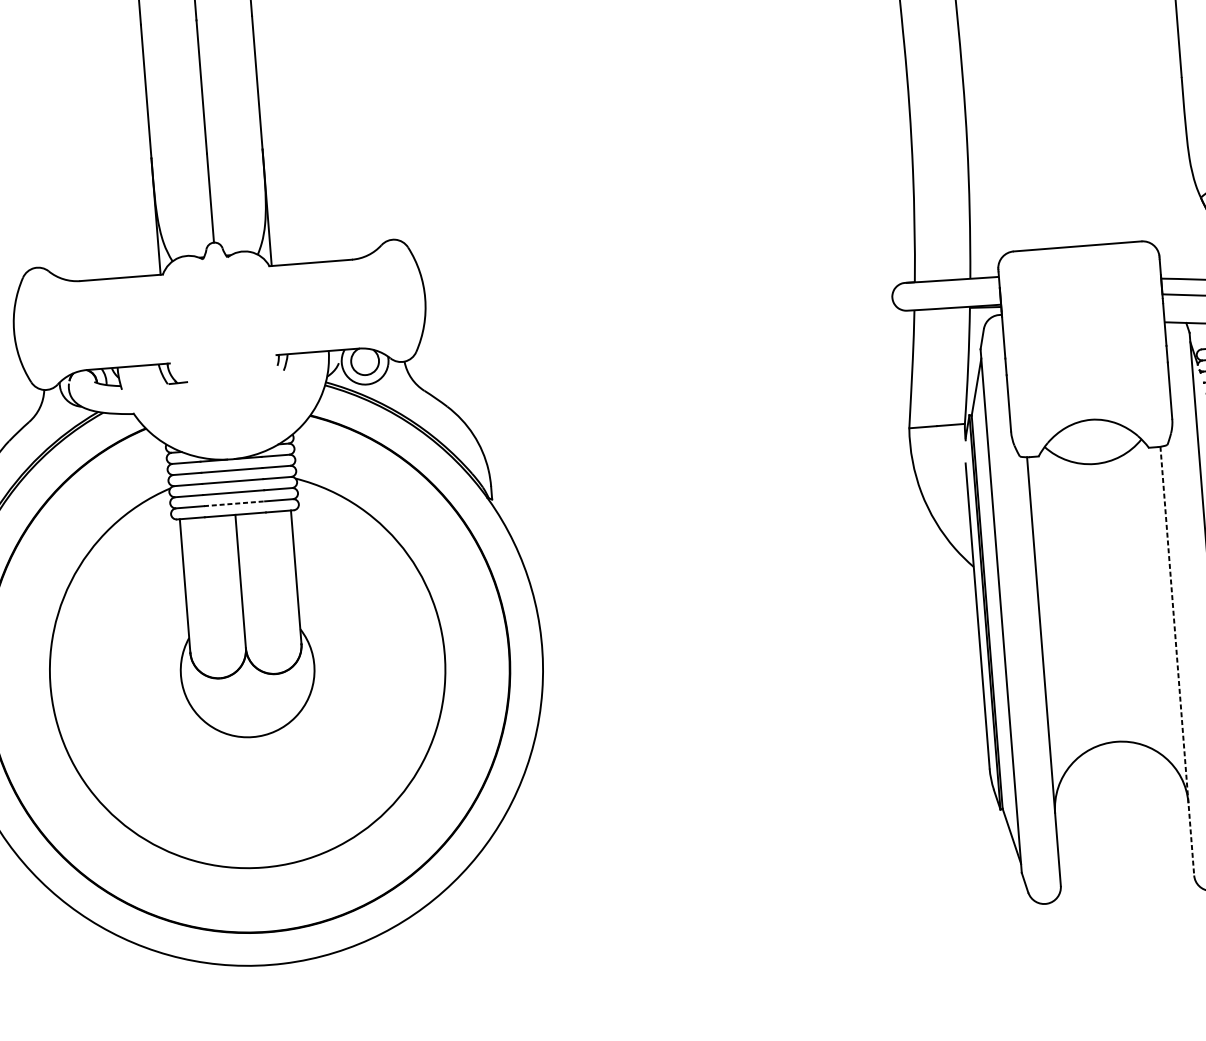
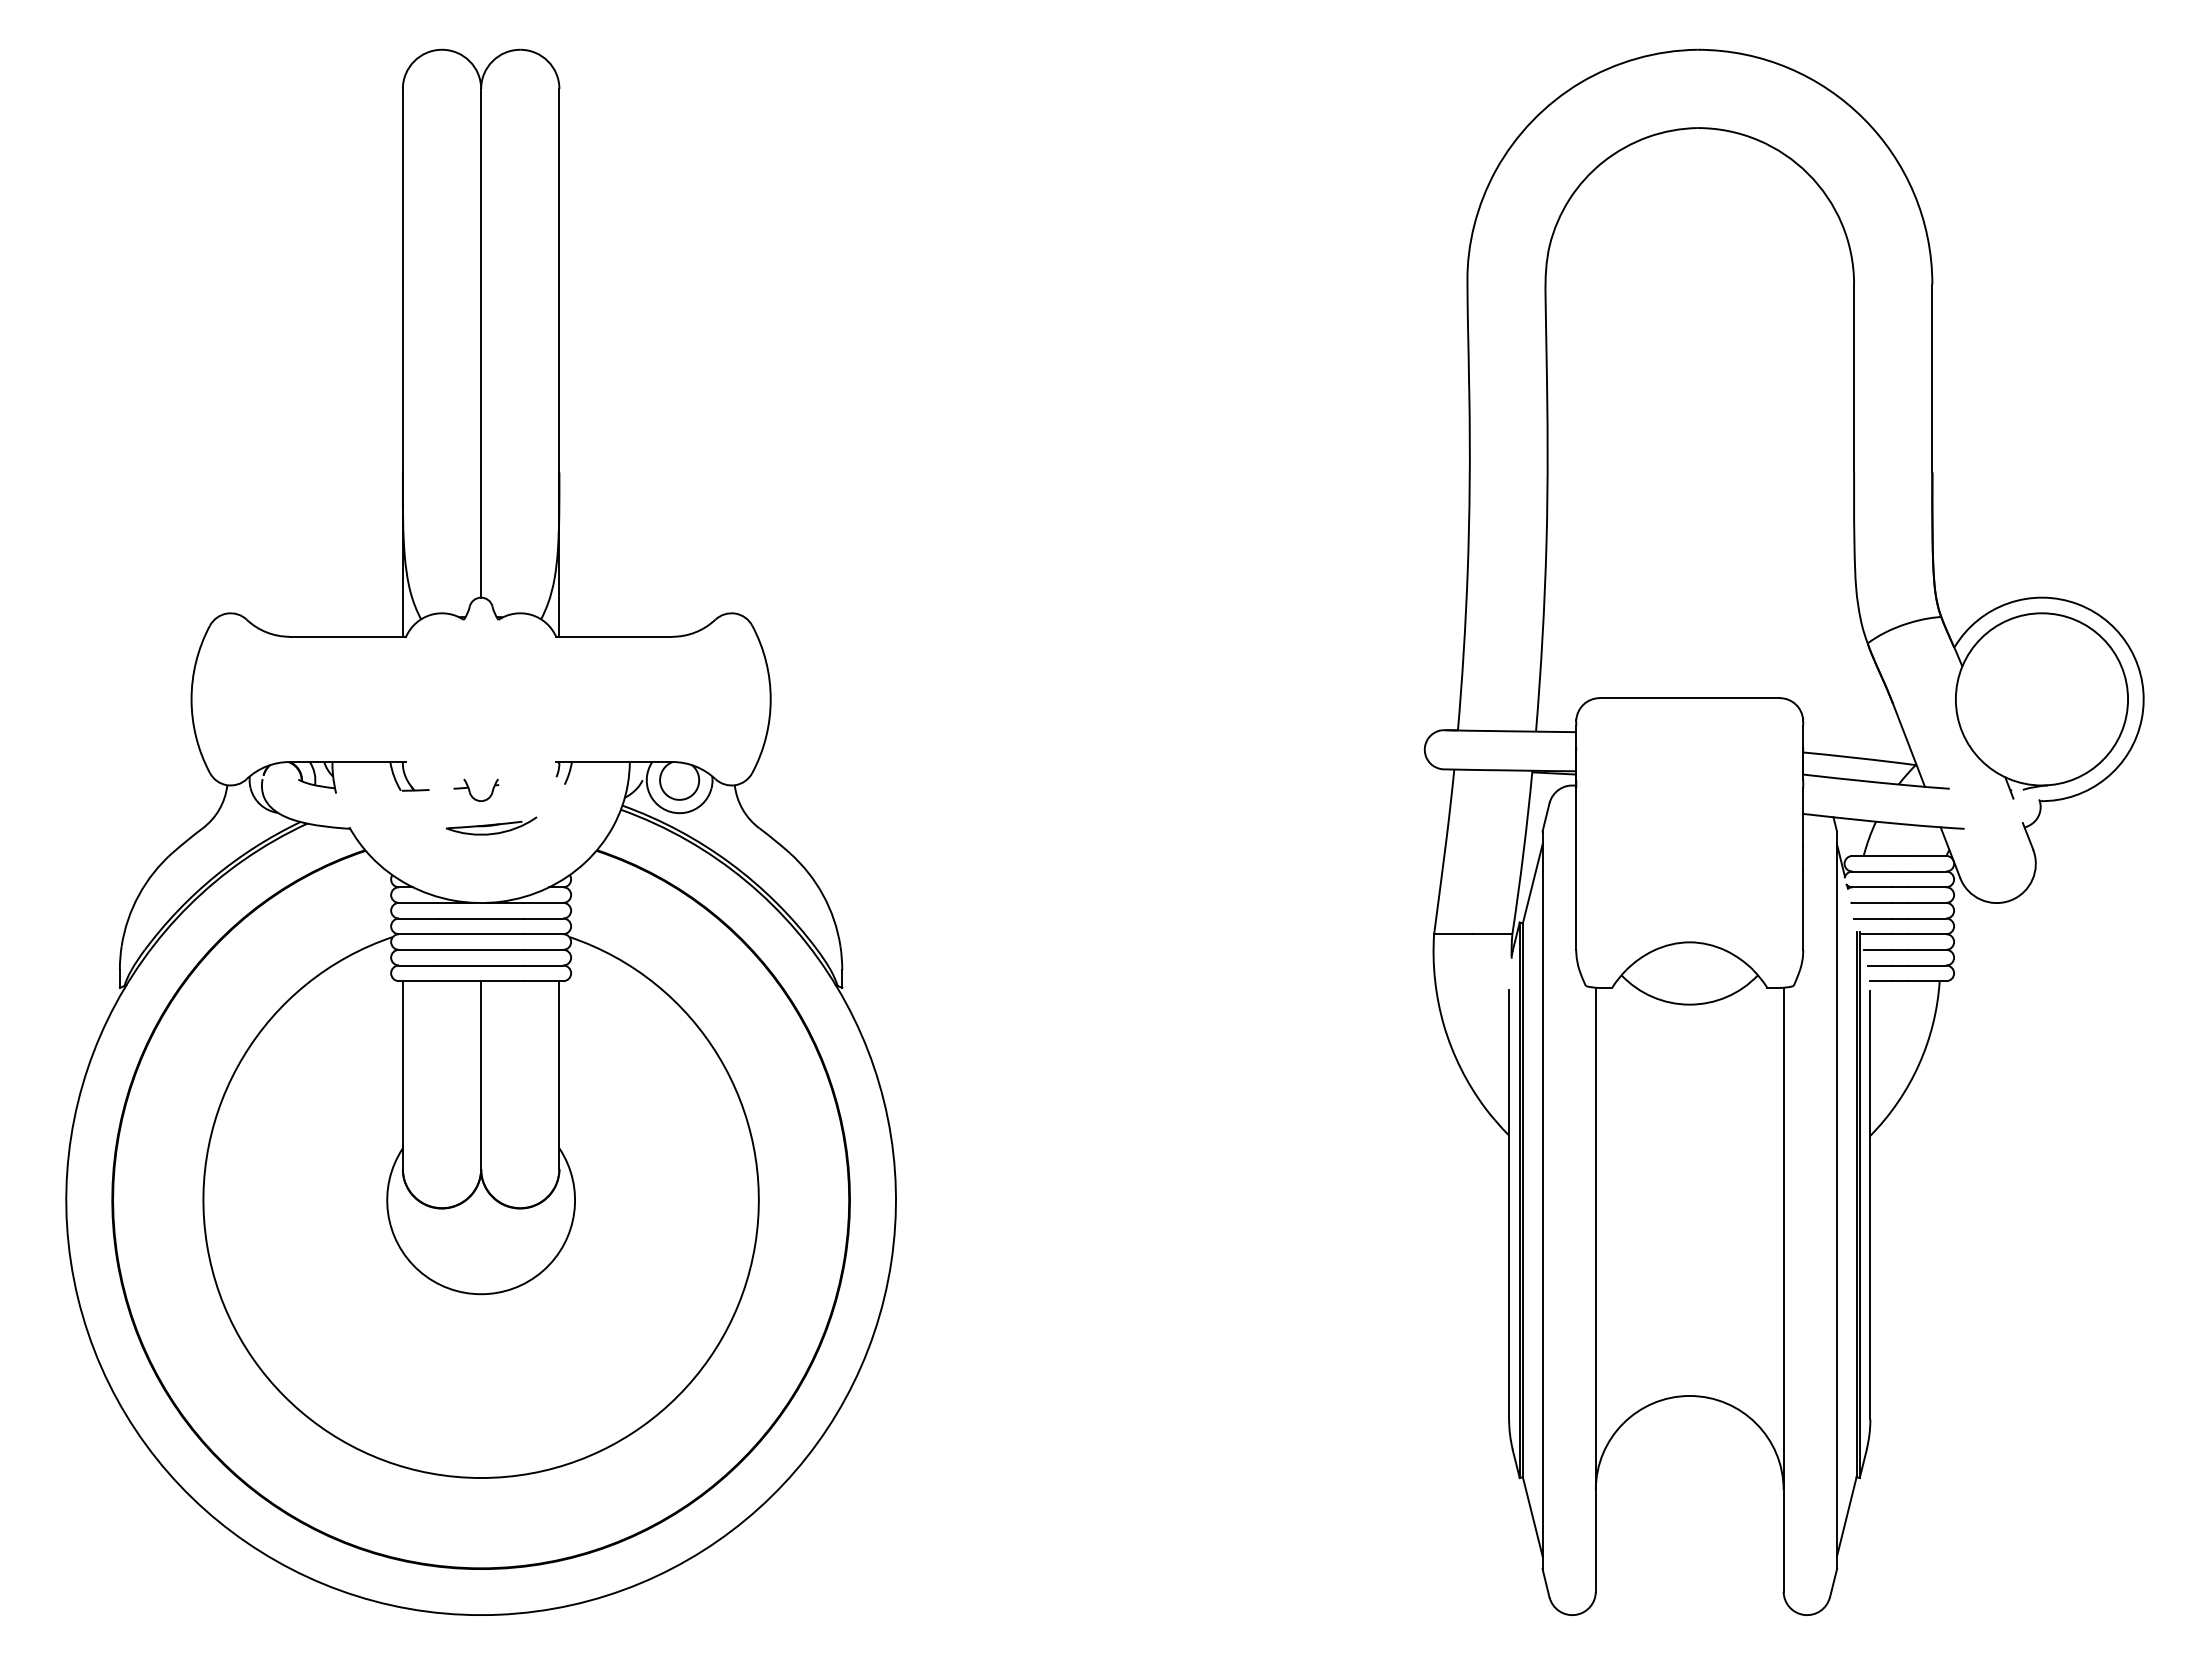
part: (217, 380) -> (470, 790), added
part: (234, 403) -> (491, 825), added
line: (234, 503) -> (481, 965), dashed -> solid
line: (1177, 660) -> (1783, 1289), dashed -> solid

